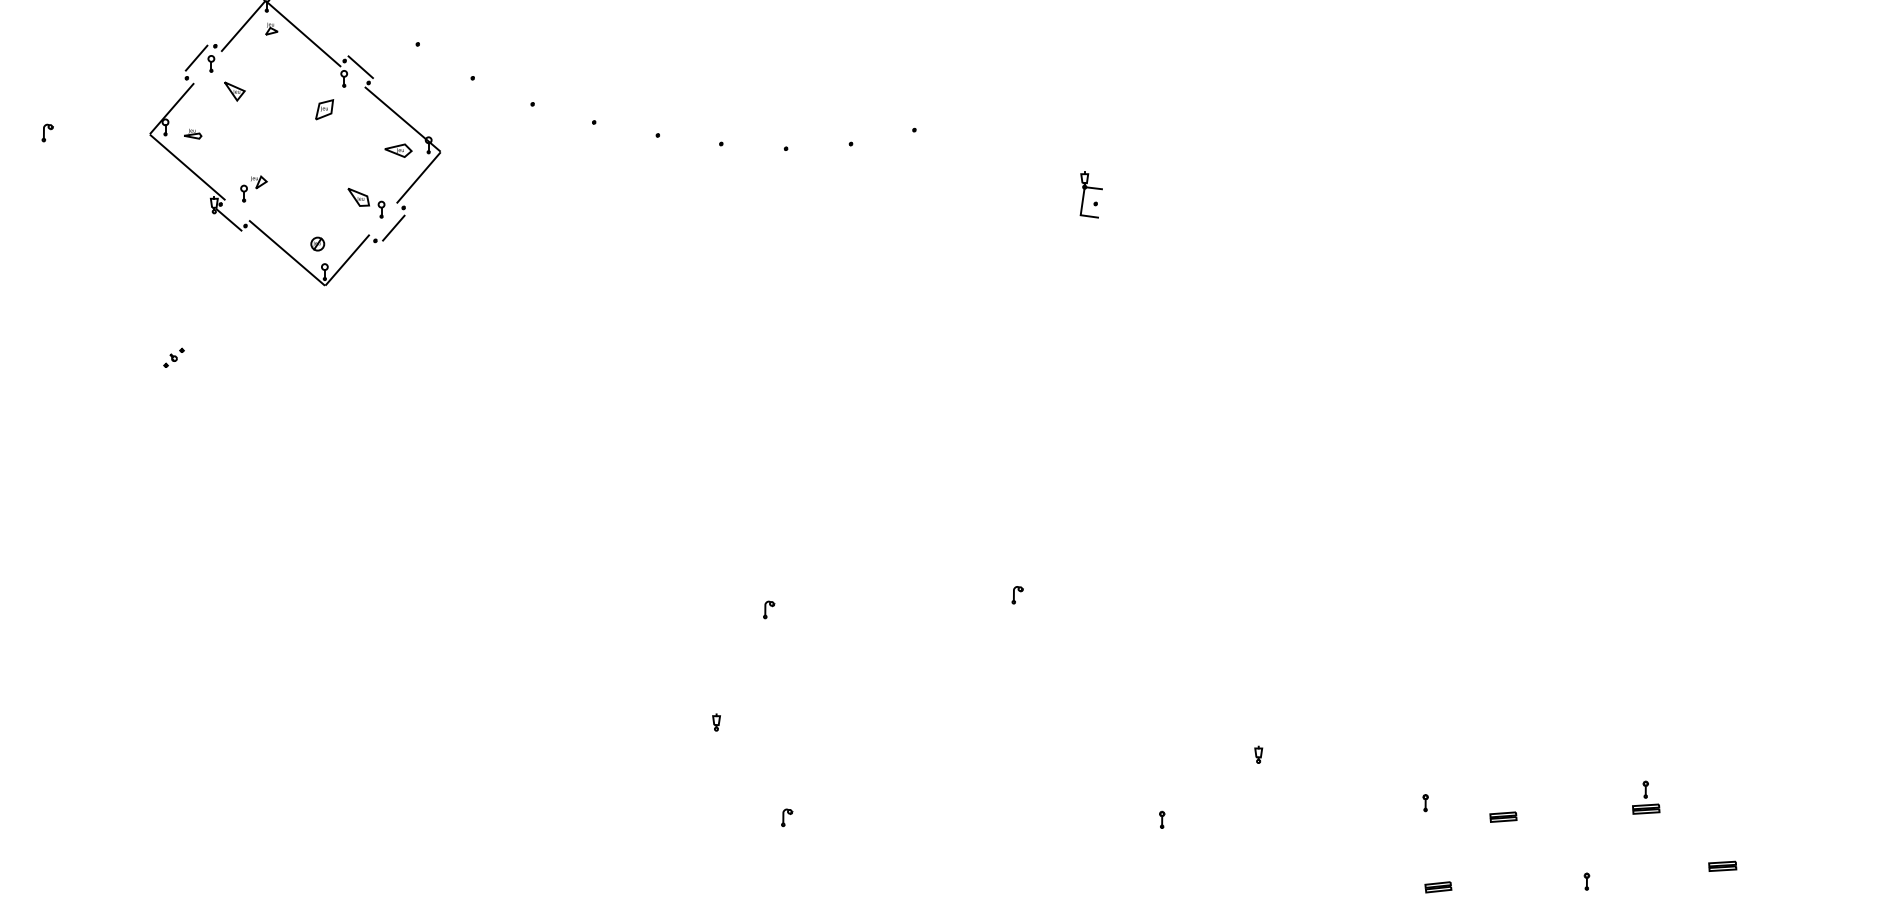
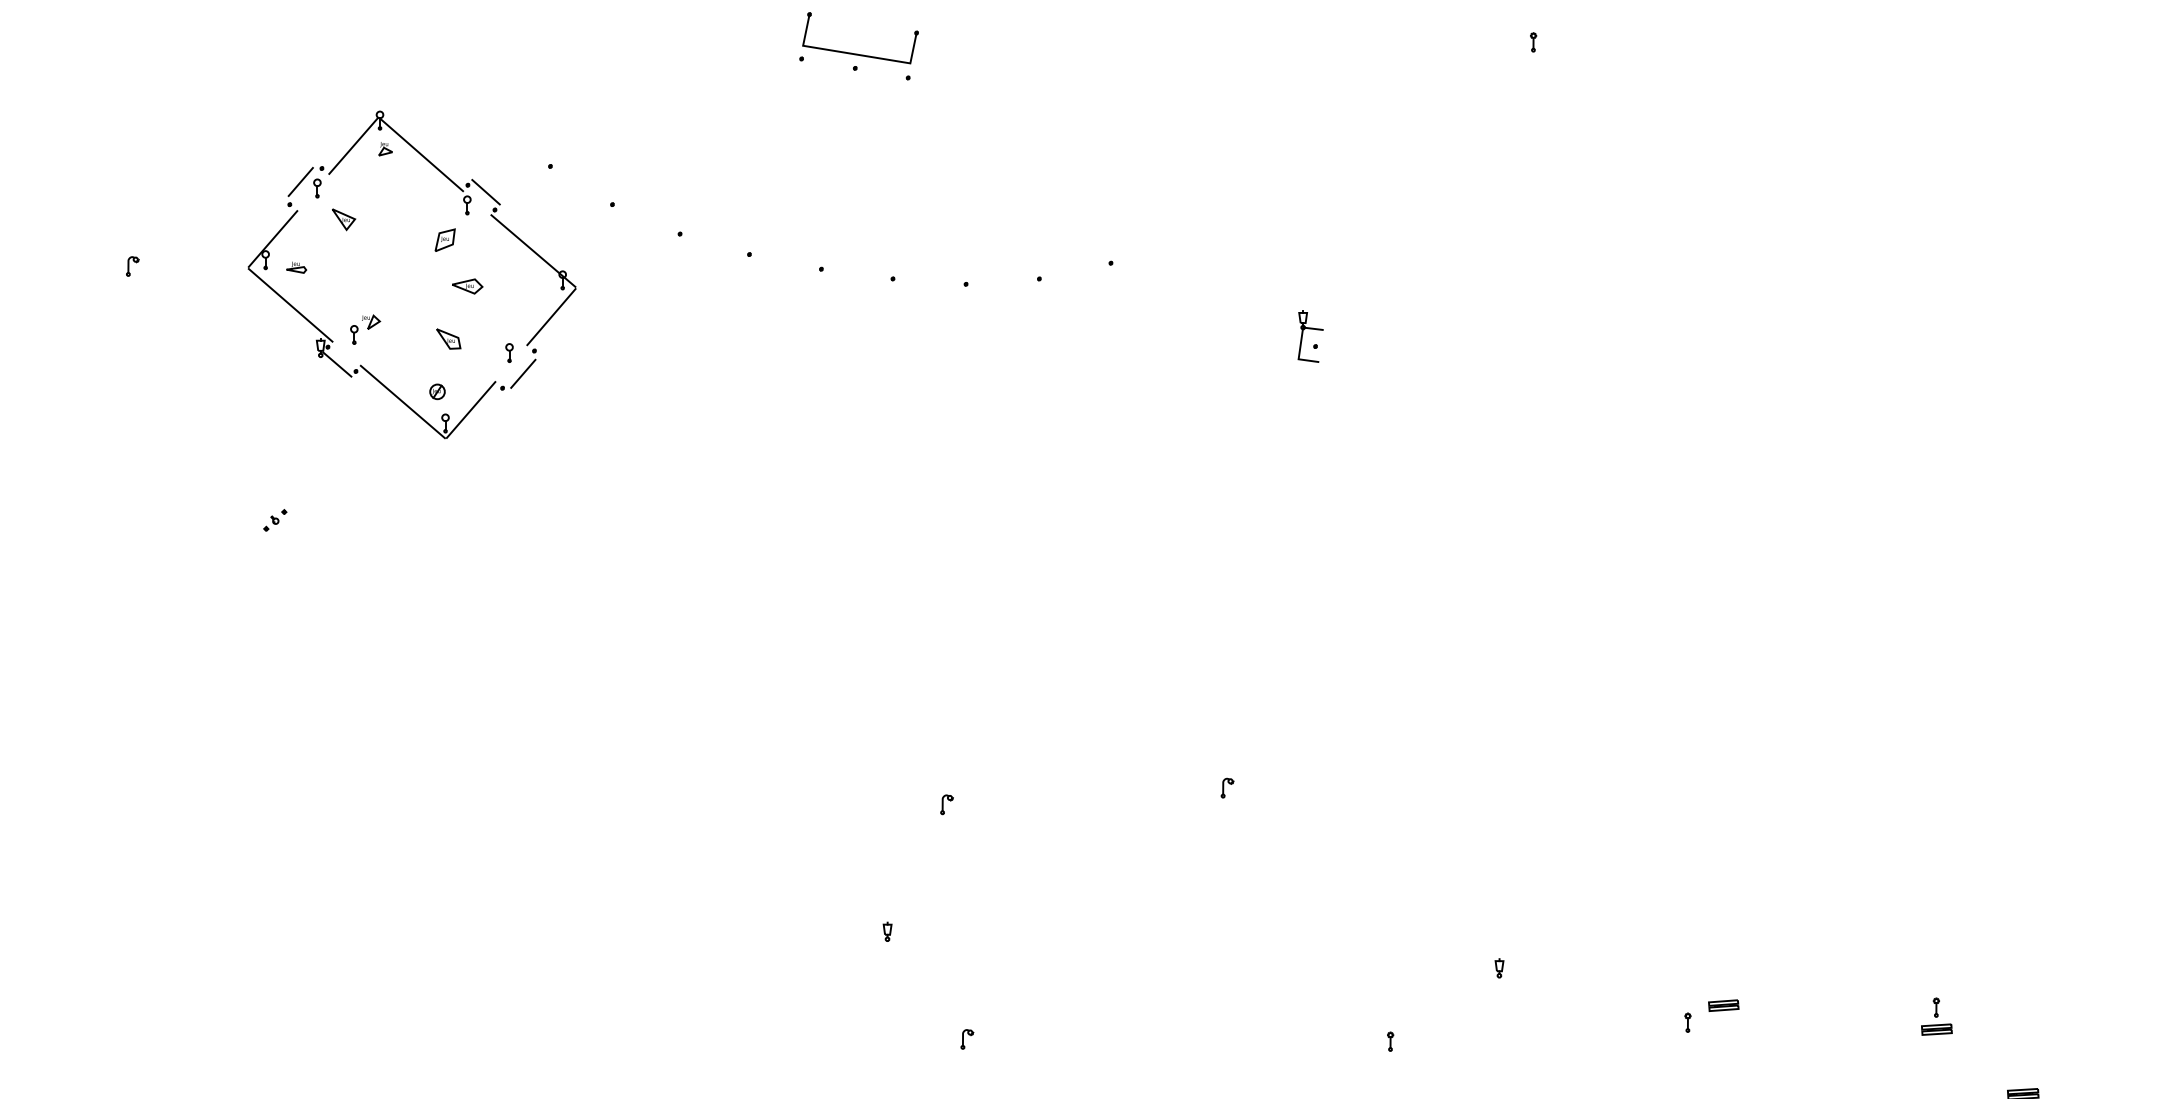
part: (398, 150) -> (467, 286), moved
part: (358, 196) -> (448, 338), moved
part: (1503, 817) -> (1723, 1005), moved

